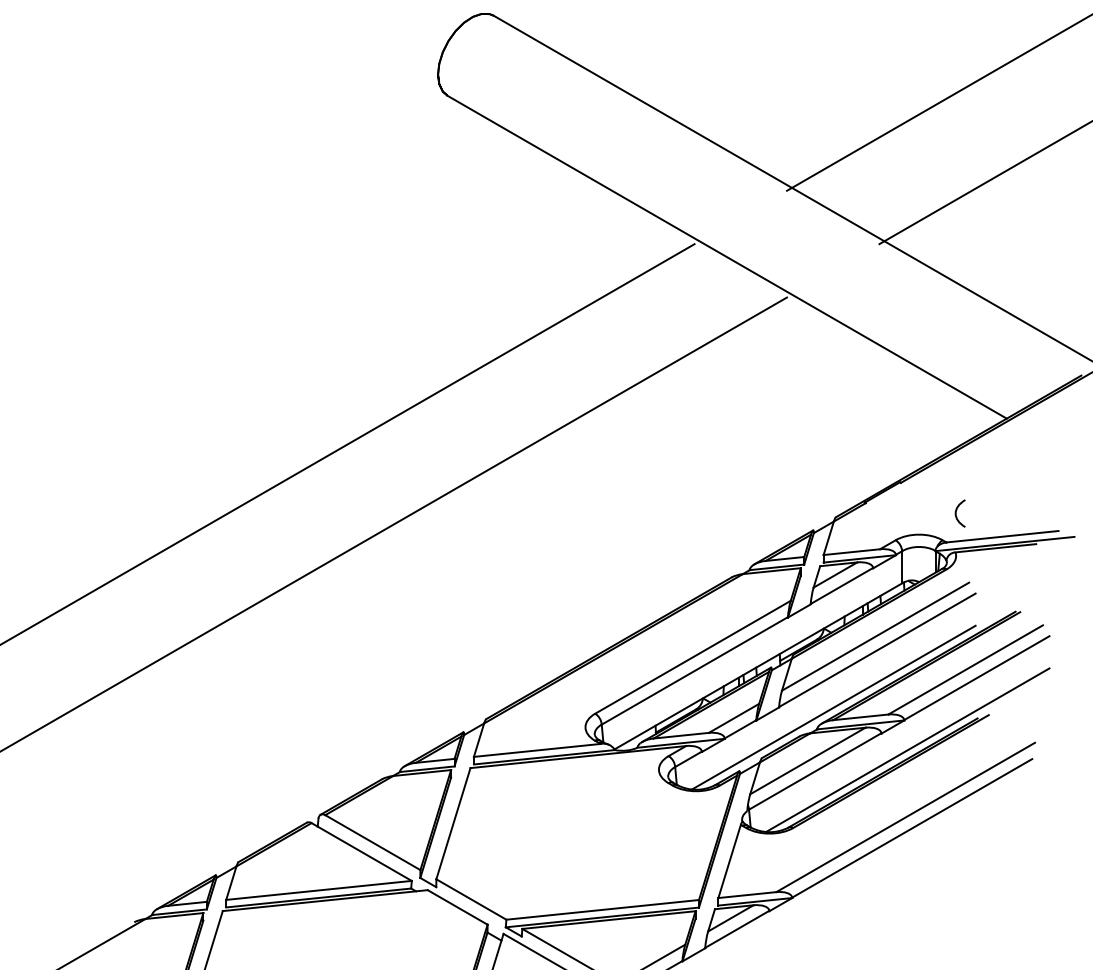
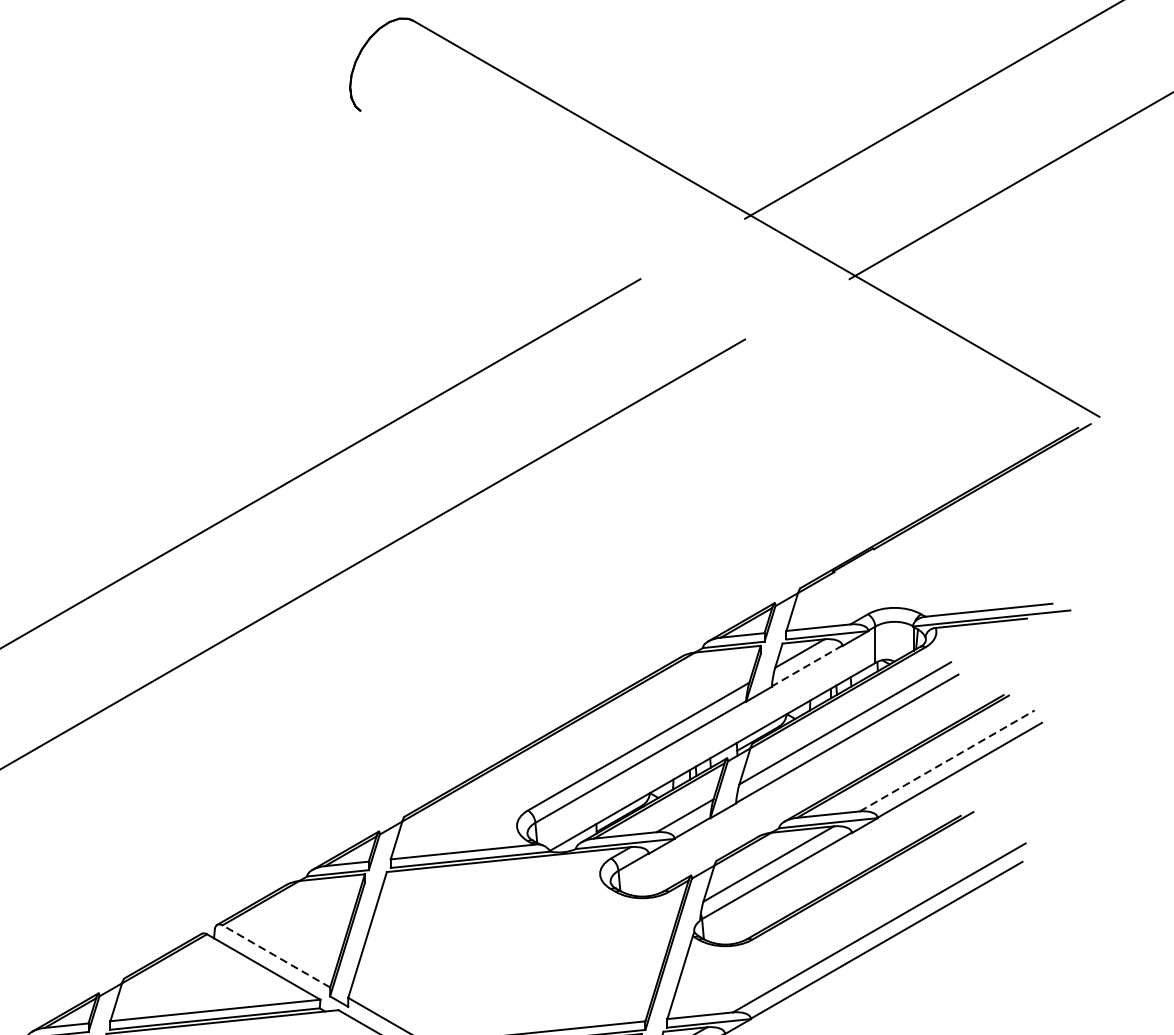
line: (726, 256) -> (676, 293), removed
curve: (956, 513) -> (936, 583), removed
line: (841, 585) -> (806, 665), solid -> dashed
line: (966, 669) -> (948, 760), solid -> dashed
line: (833, 707) -> (797, 803), removed
line: (907, 749) -> (881, 851), removed
line: (372, 842) -> (275, 956), solid -> dashed

